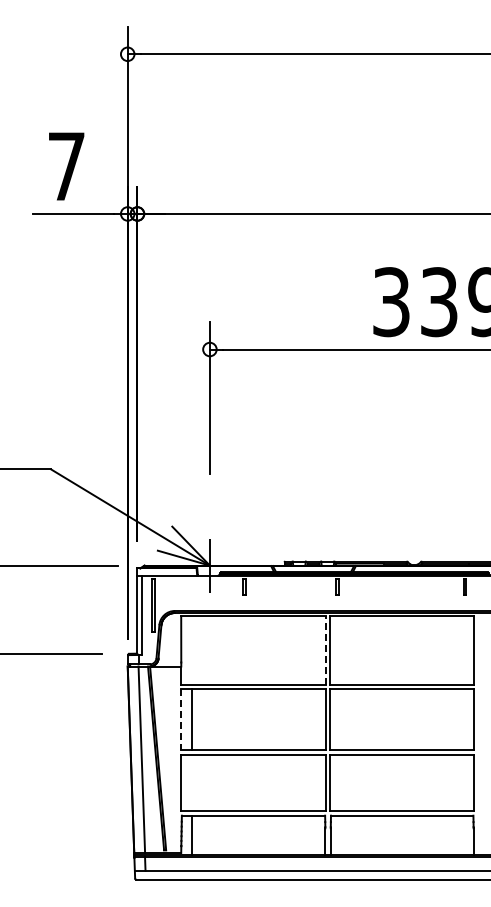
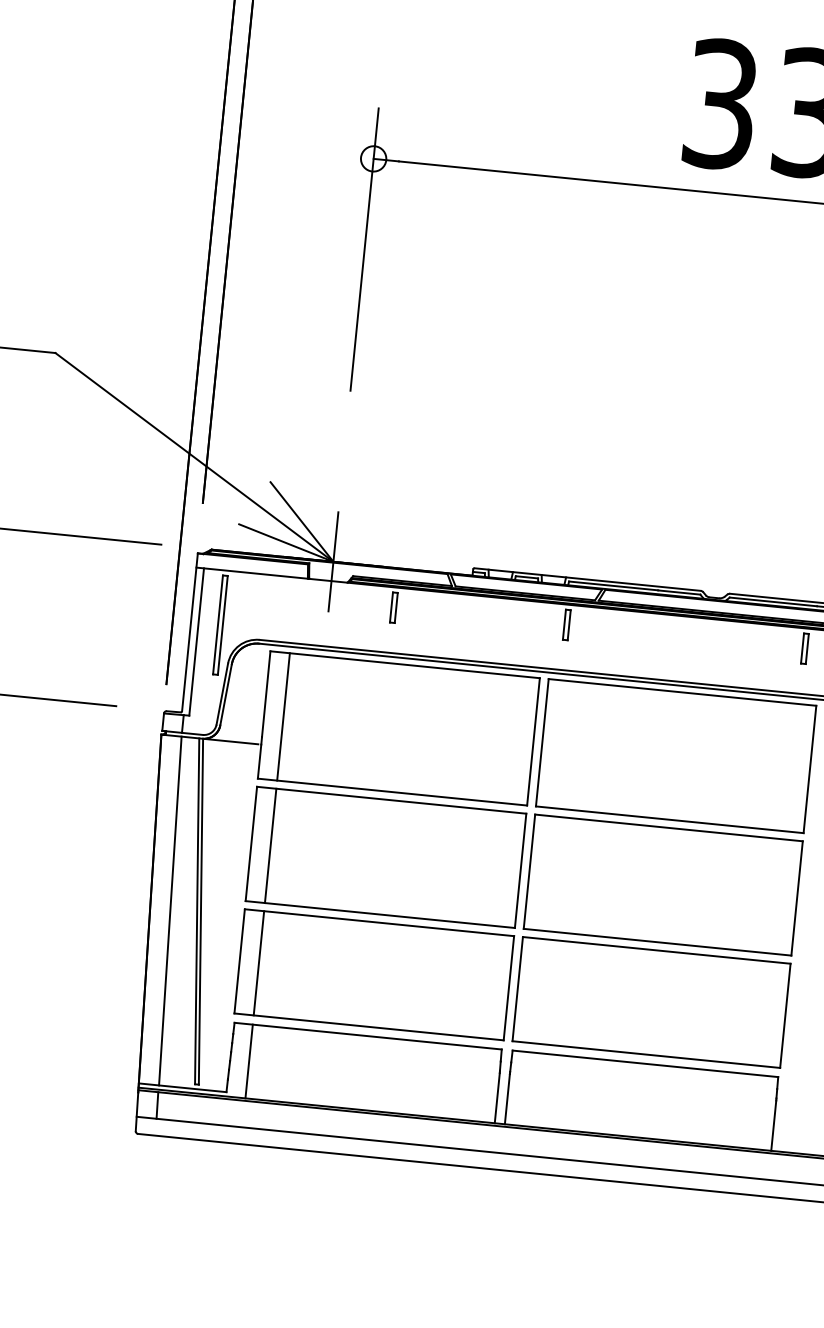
line: (191, 650) -> (283, 716), added
line: (325, 650) -> (533, 741), dashed -> solid
line: (181, 719) -> (251, 843), dashed -> solid
line: (191, 782) -> (258, 962), added

